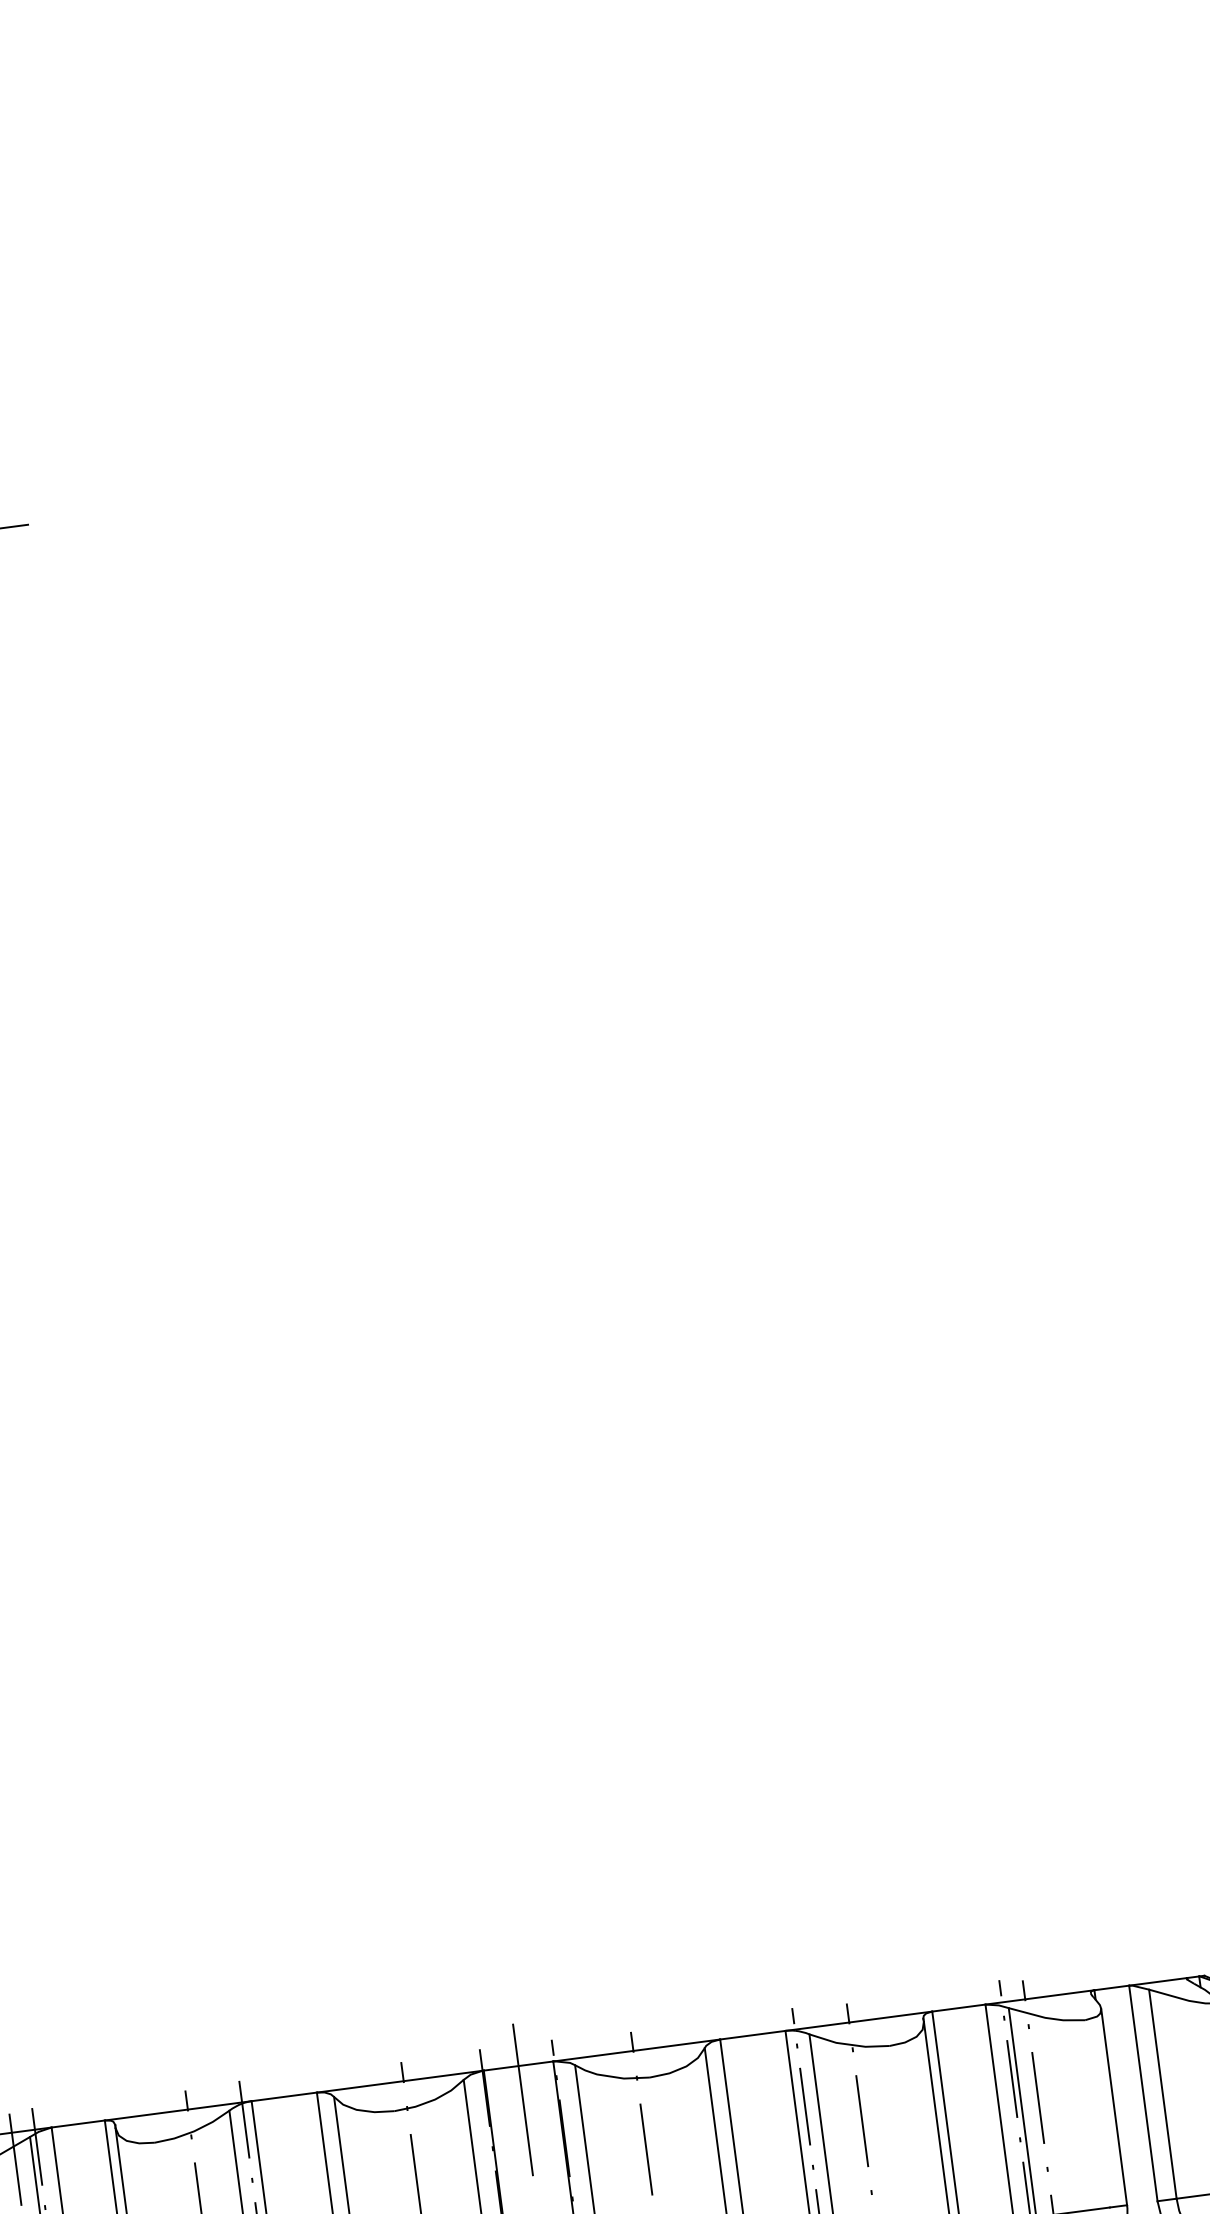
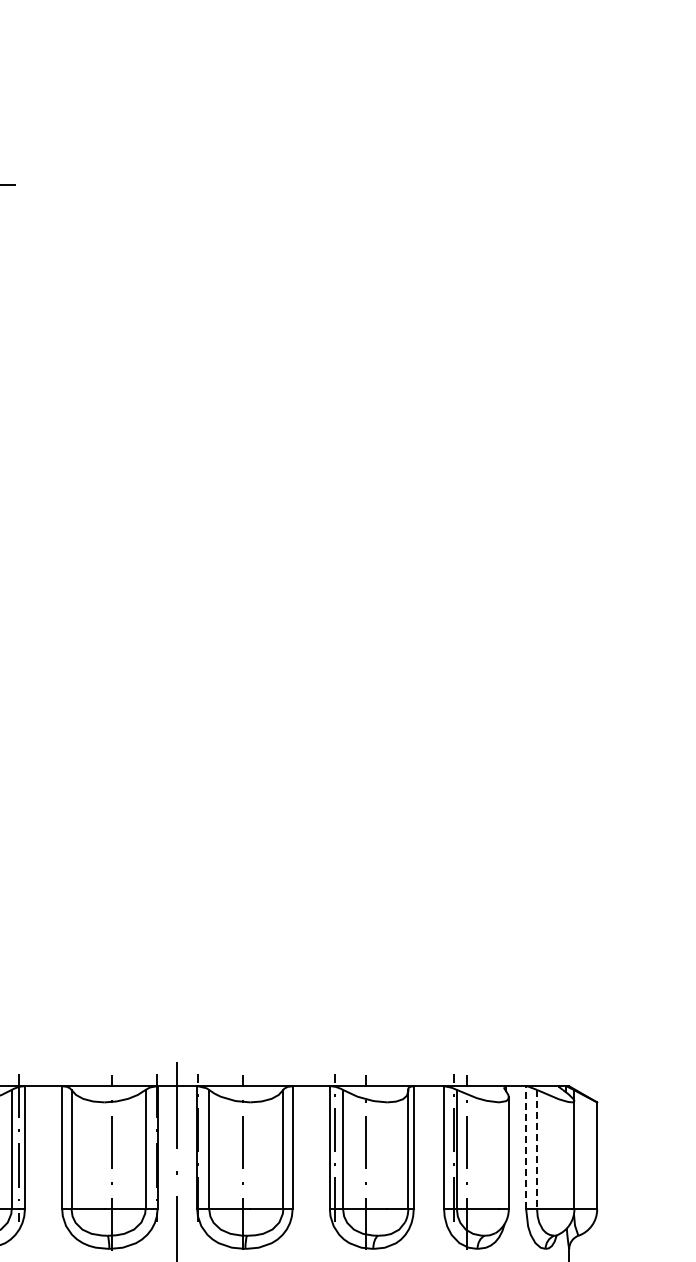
line: (1143, 2092) -> (526, 1147), solid -> dashed
line: (1163, 2093) -> (537, 1149), solid -> dashed

